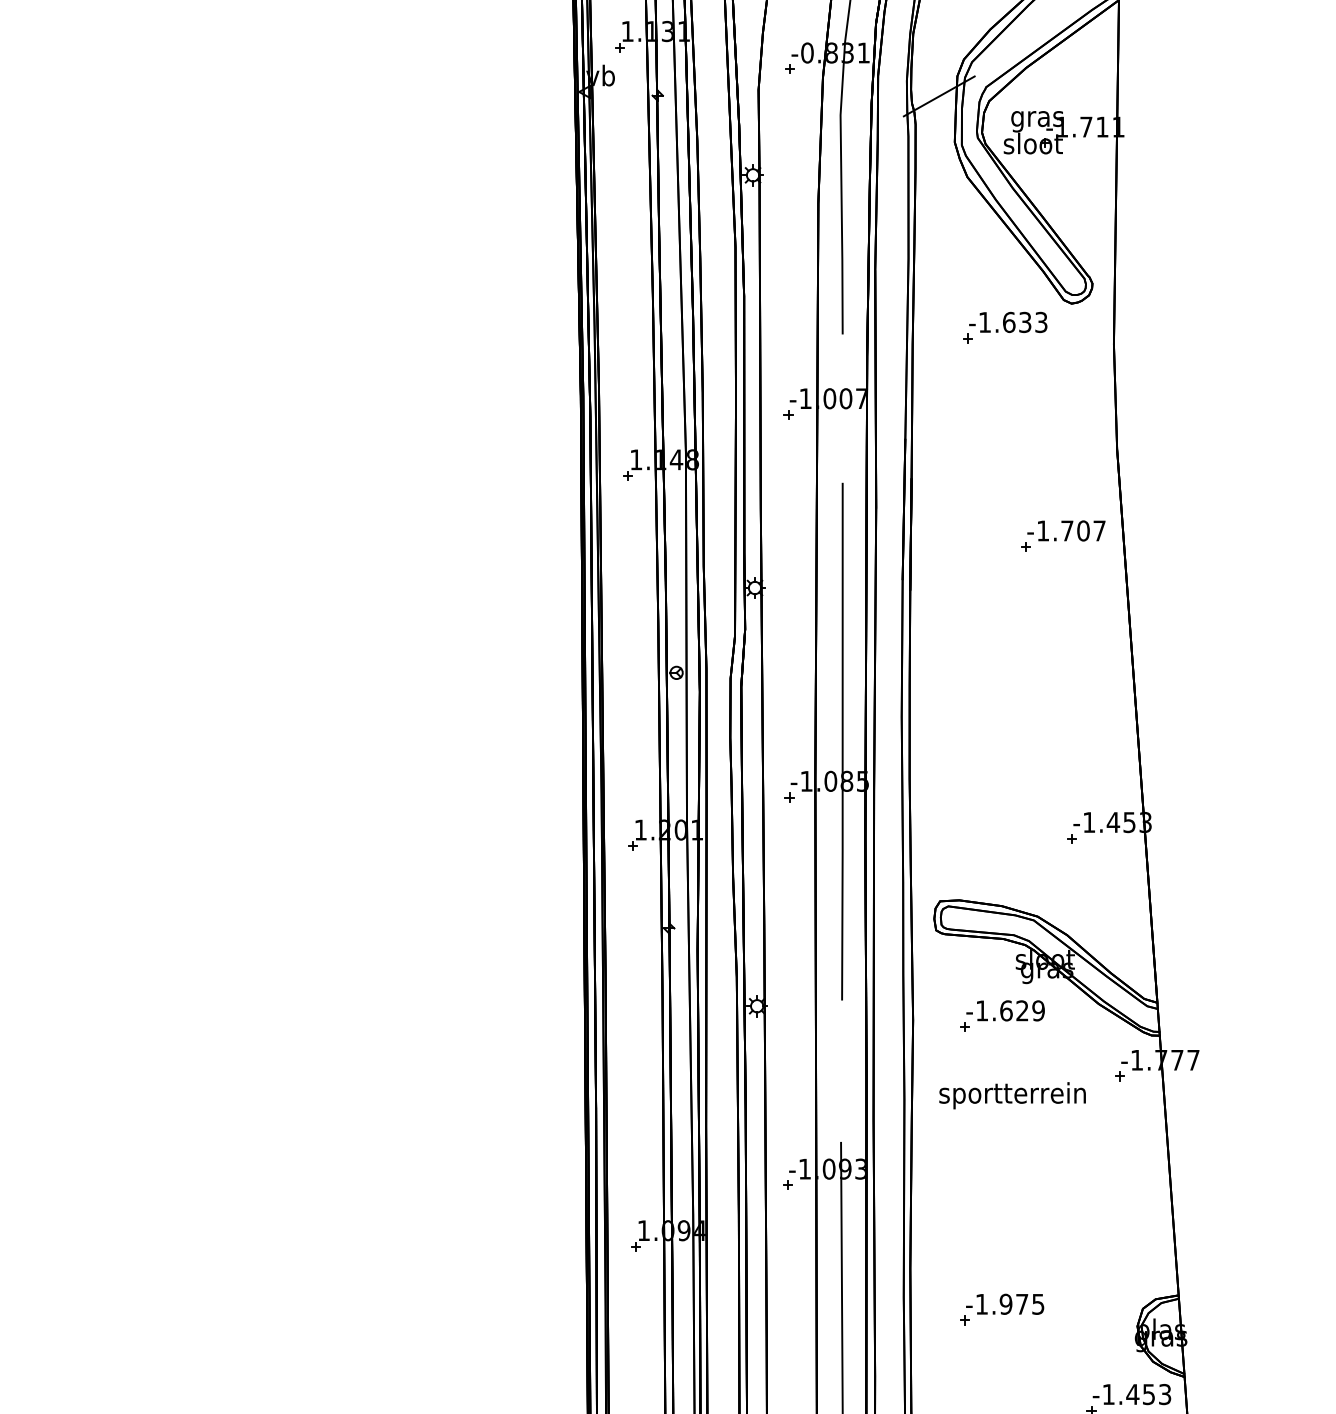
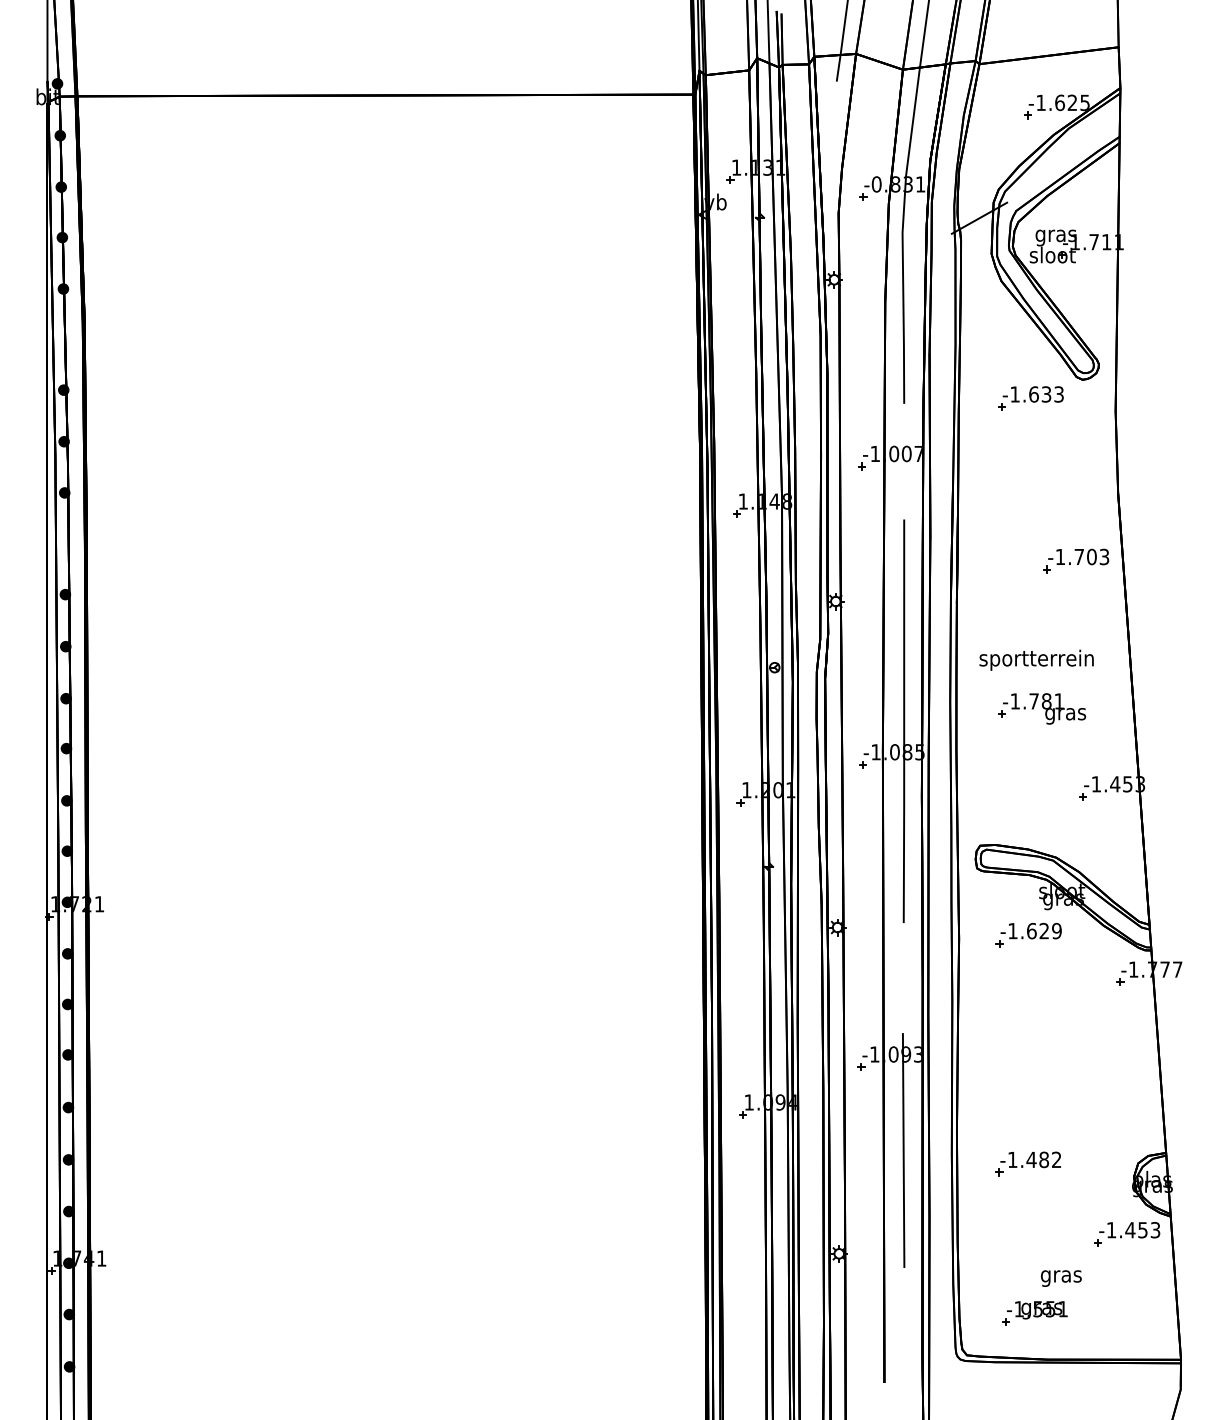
text: (1099, 530) -> (1104, 556), -1.707 -> -1.703
part: (1020, 725) -> (1042, 708), added
text: (1012, 1094) -> (1036, 659), moved
text: (1021, 1303) -> (1043, 1159), -1.975 -> -1.482

